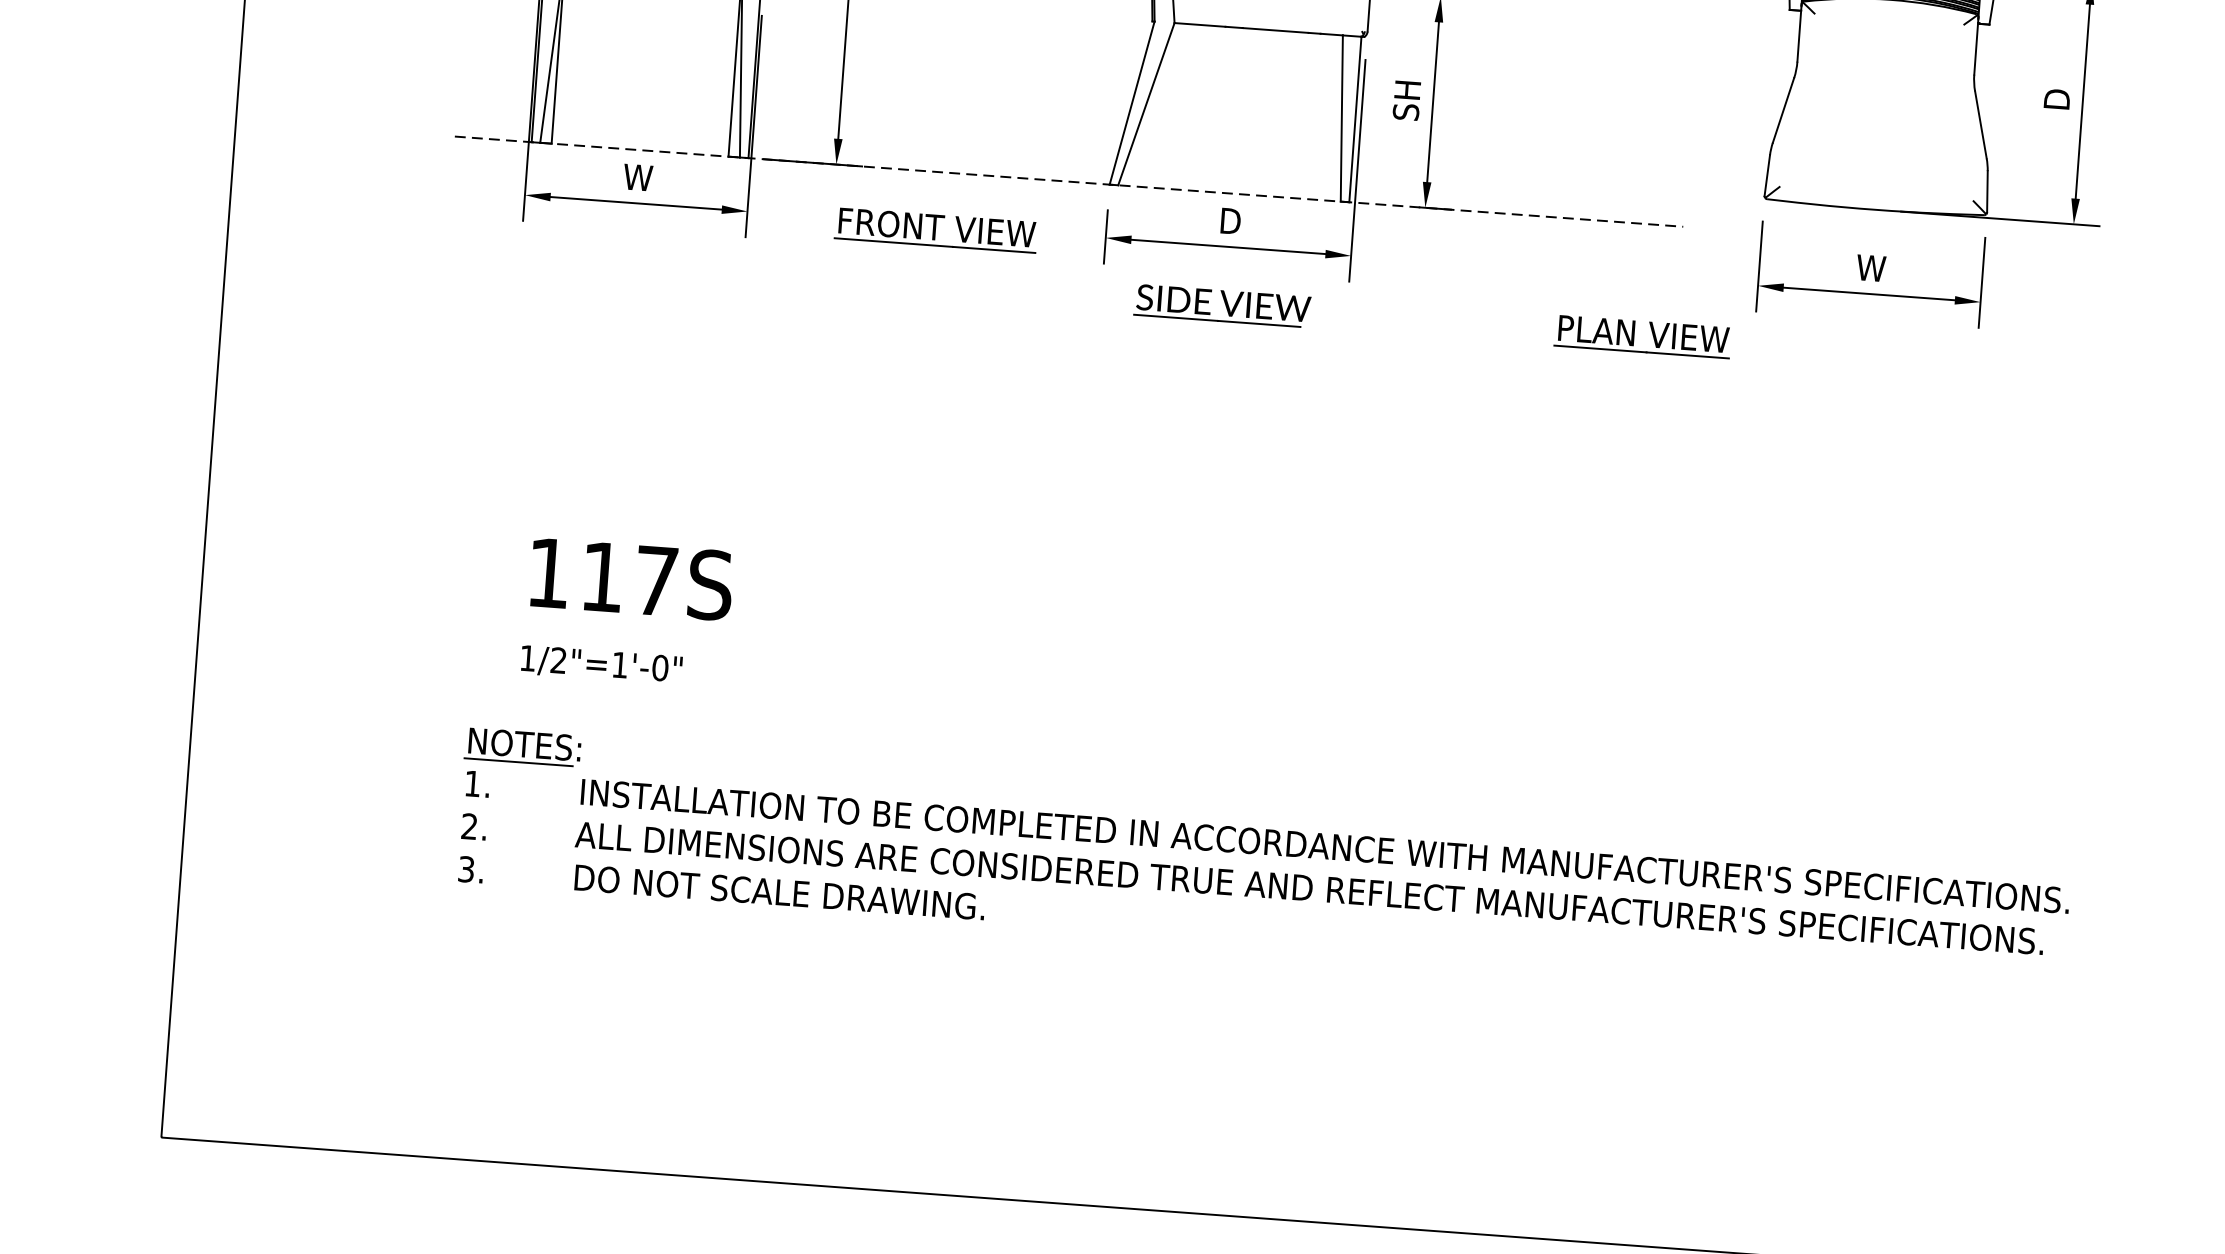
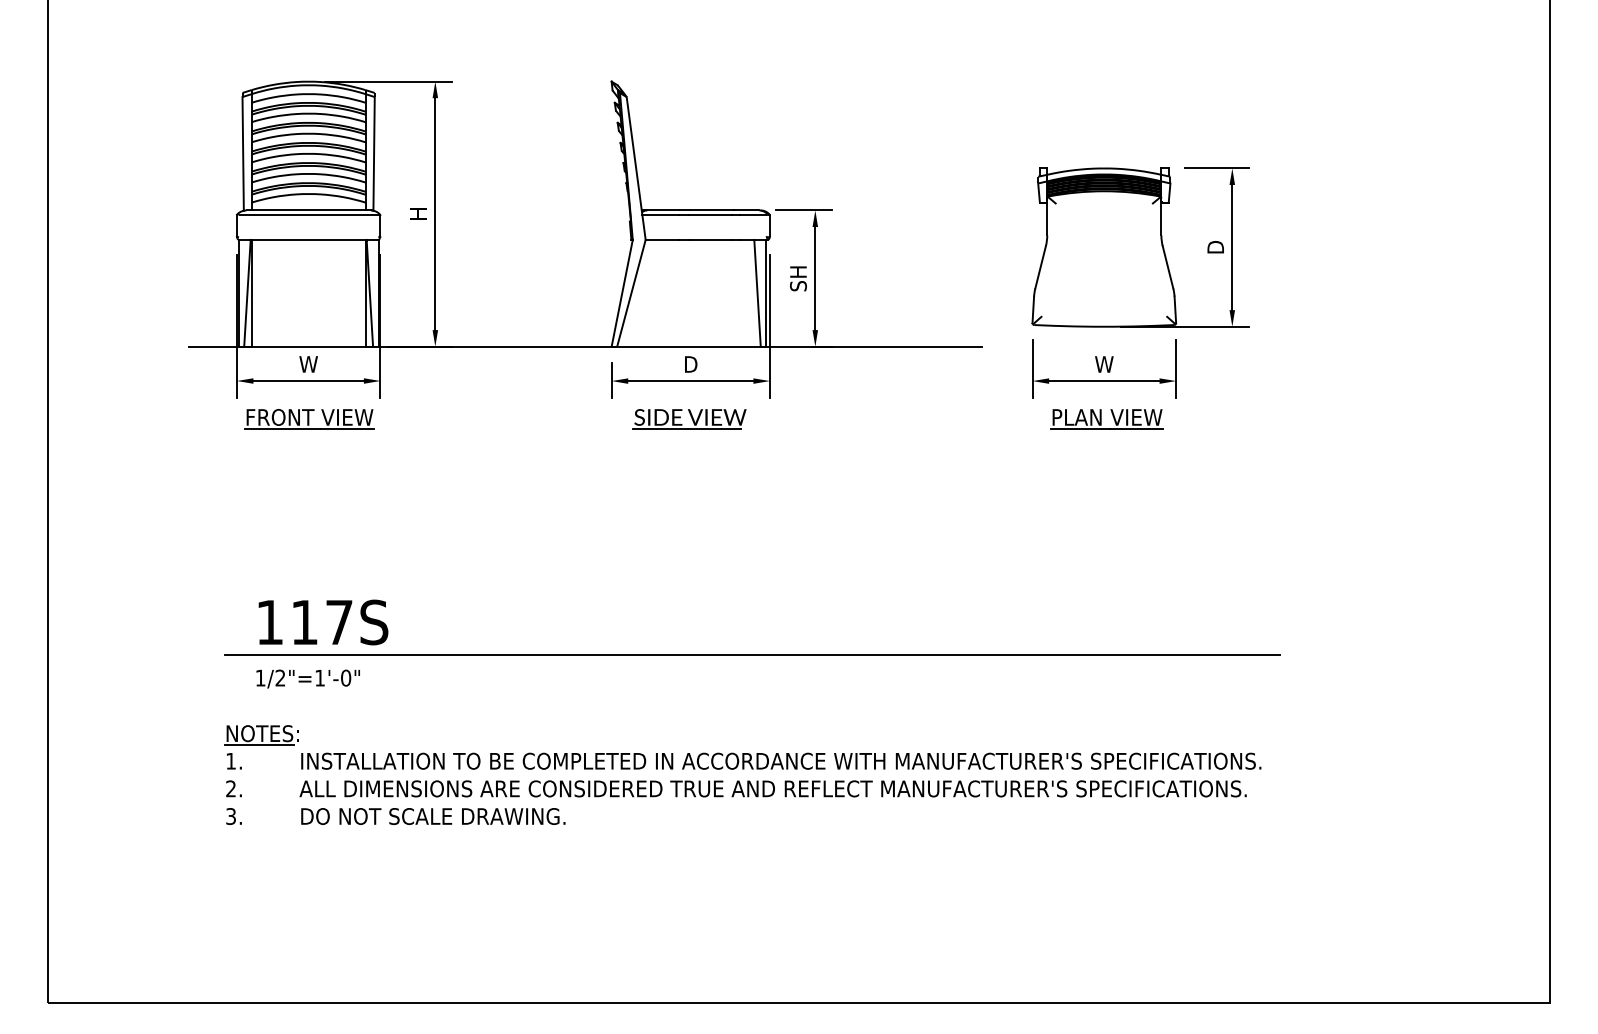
line: (1069, 181) -> (585, 346), dashed -> solid
part: (936, 230) -> (309, 419), moved
part: (1641, 337) -> (1106, 419), moved
line: (1292, 677) -> (752, 654), added

